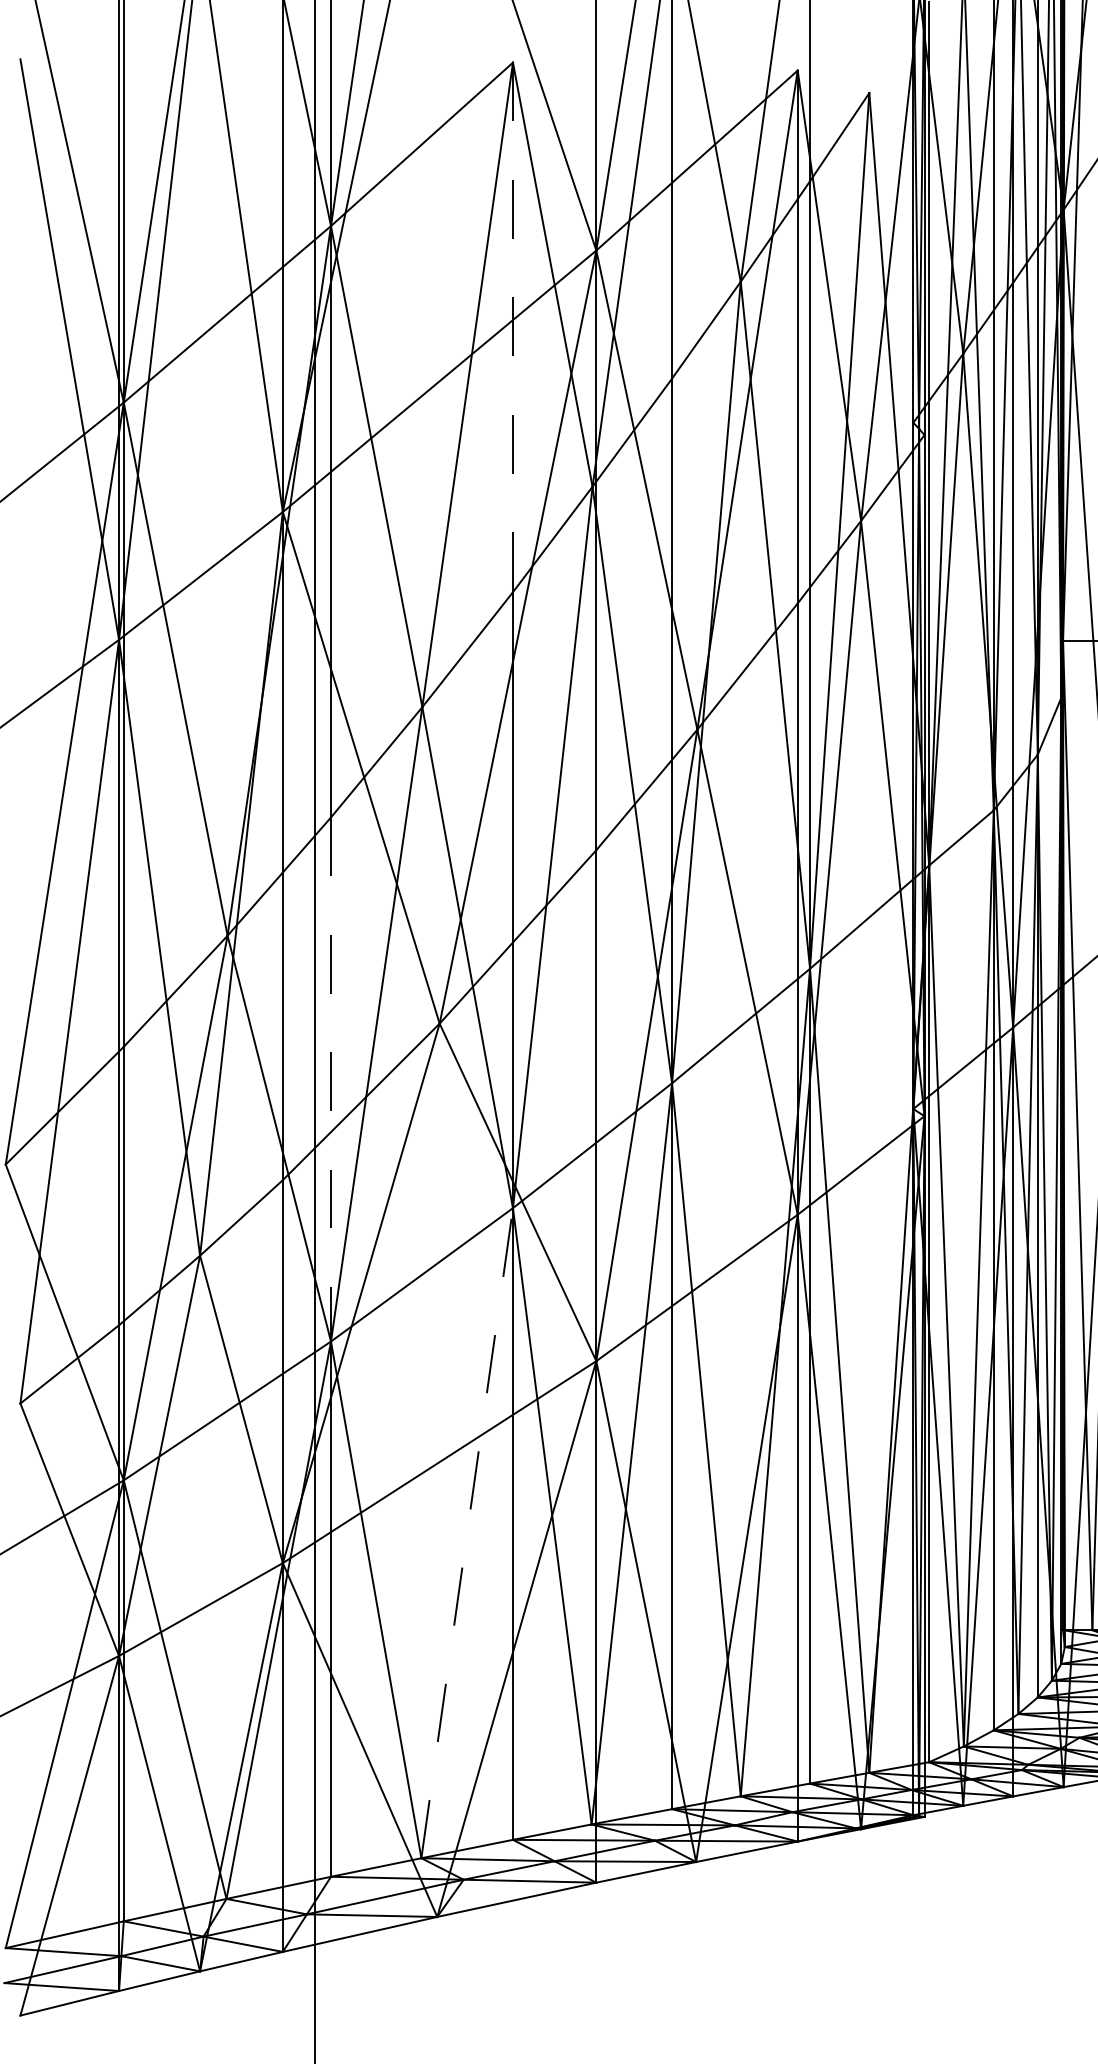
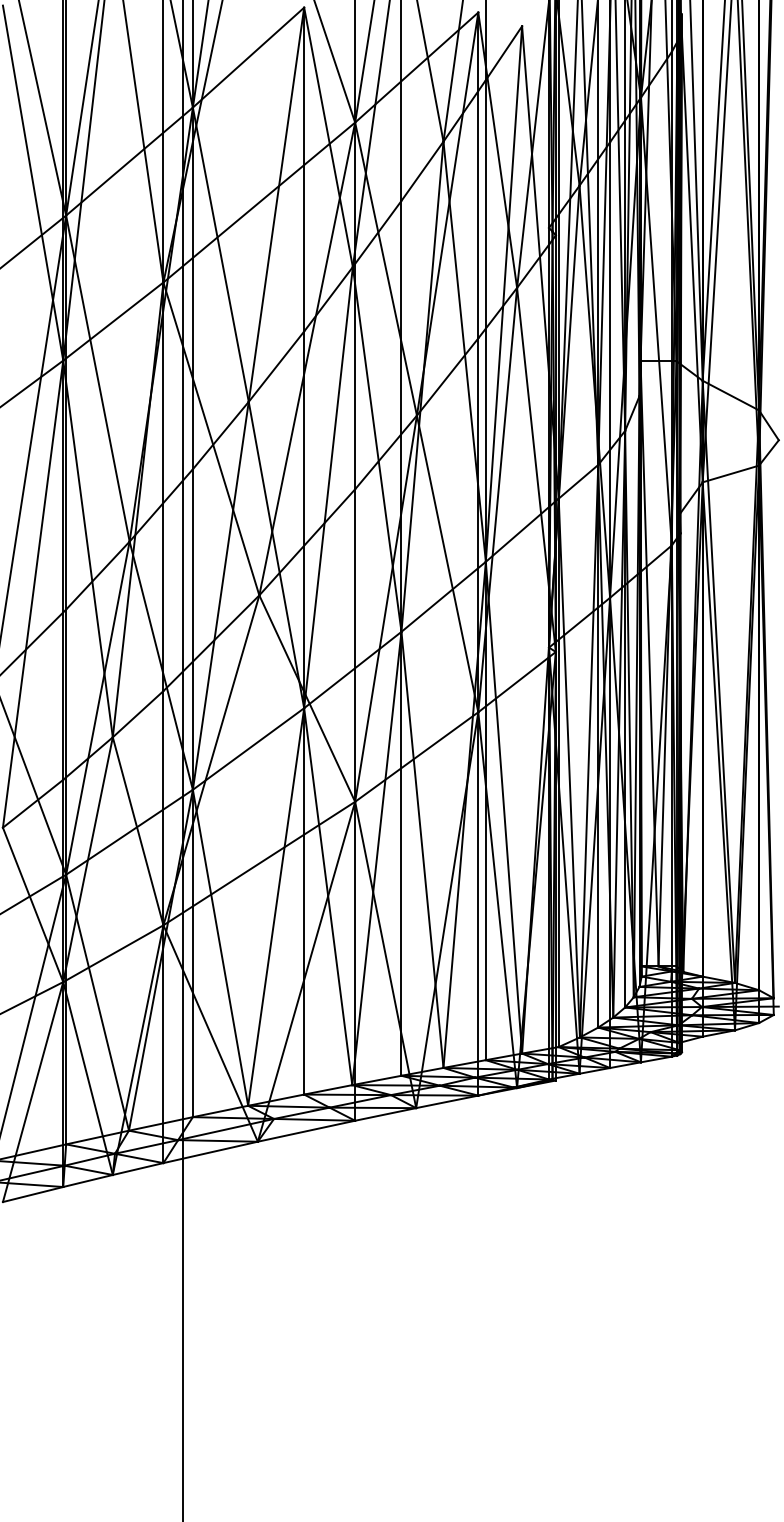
line: (513, 327) -> (304, 169), dashed -> solid
line: (330, 1081) -> (192, 630), dashed -> solid
line: (467, 1533) -> (276, 907), dashed -> solid

